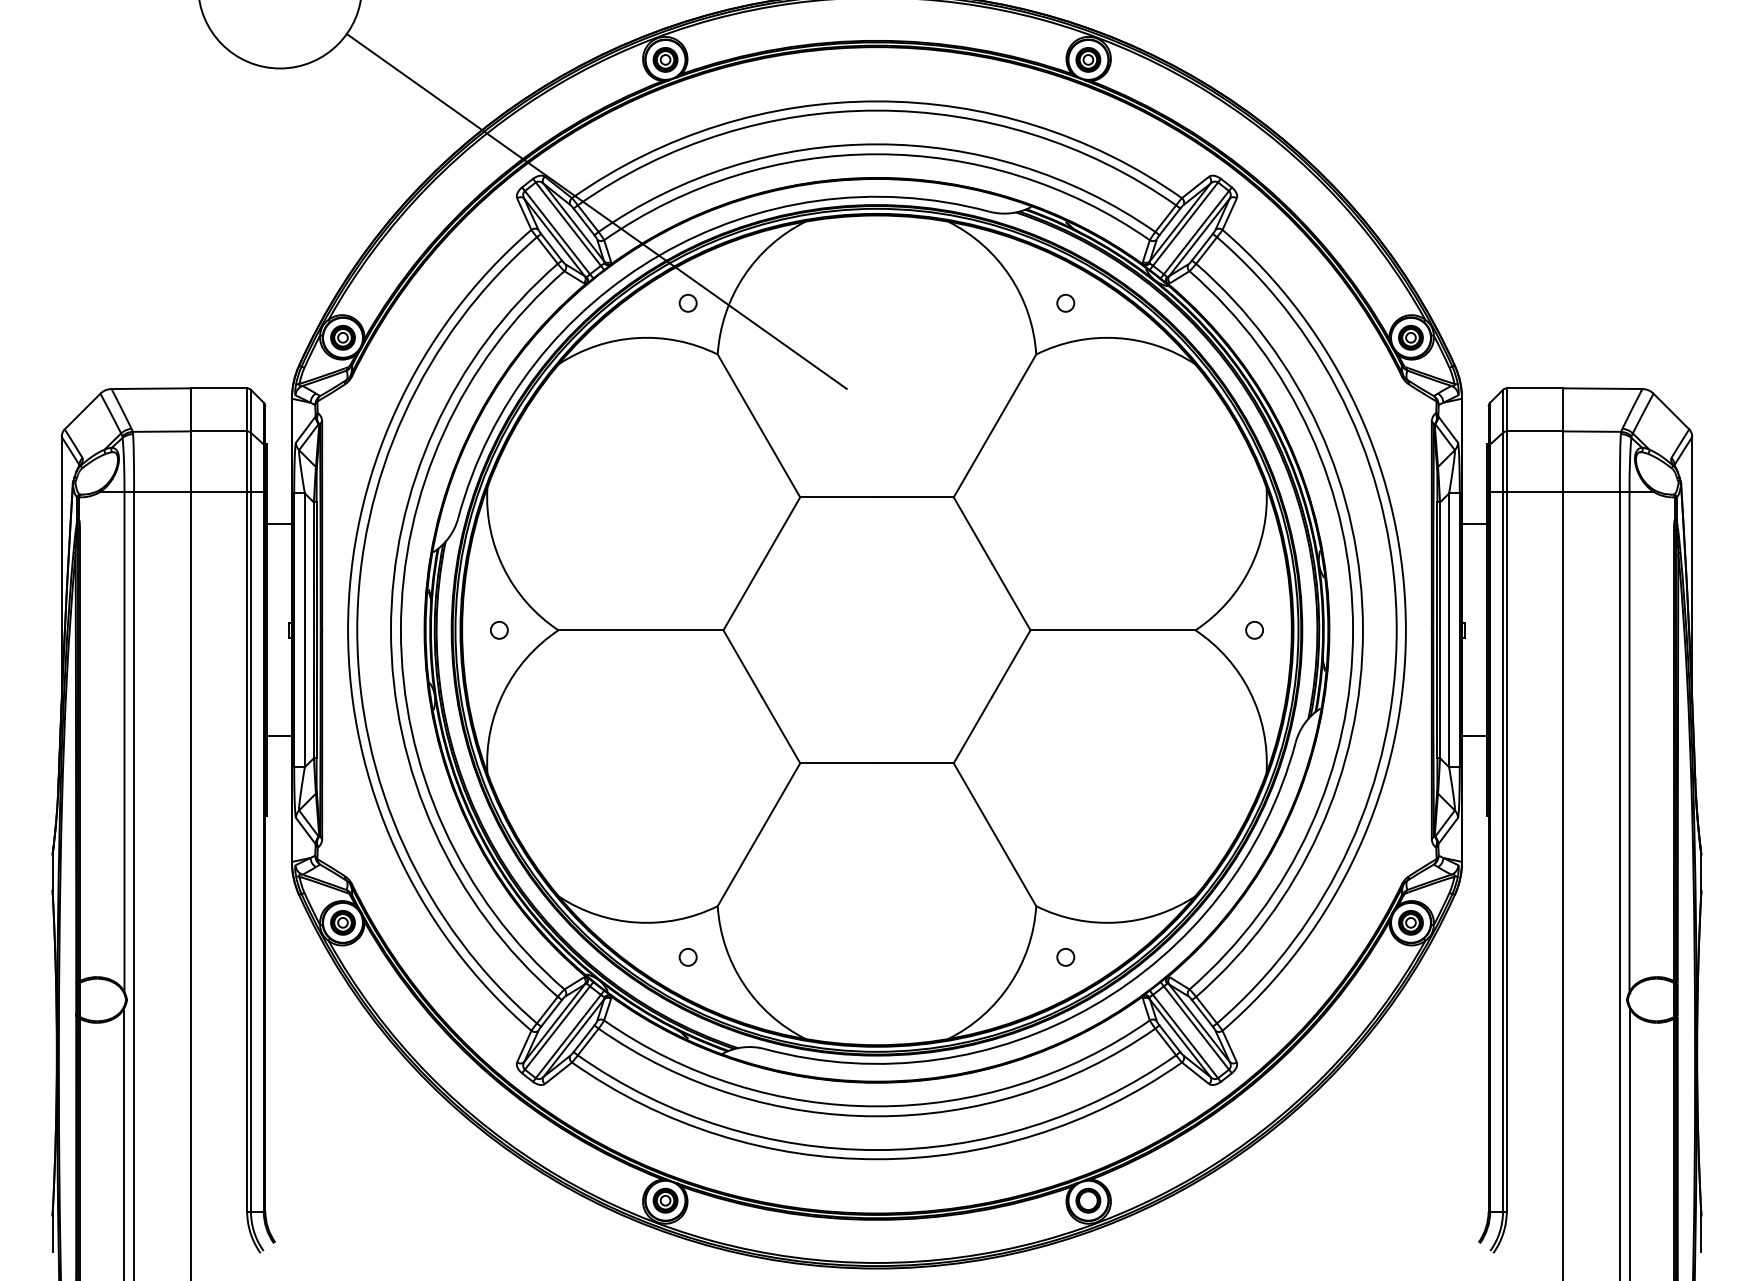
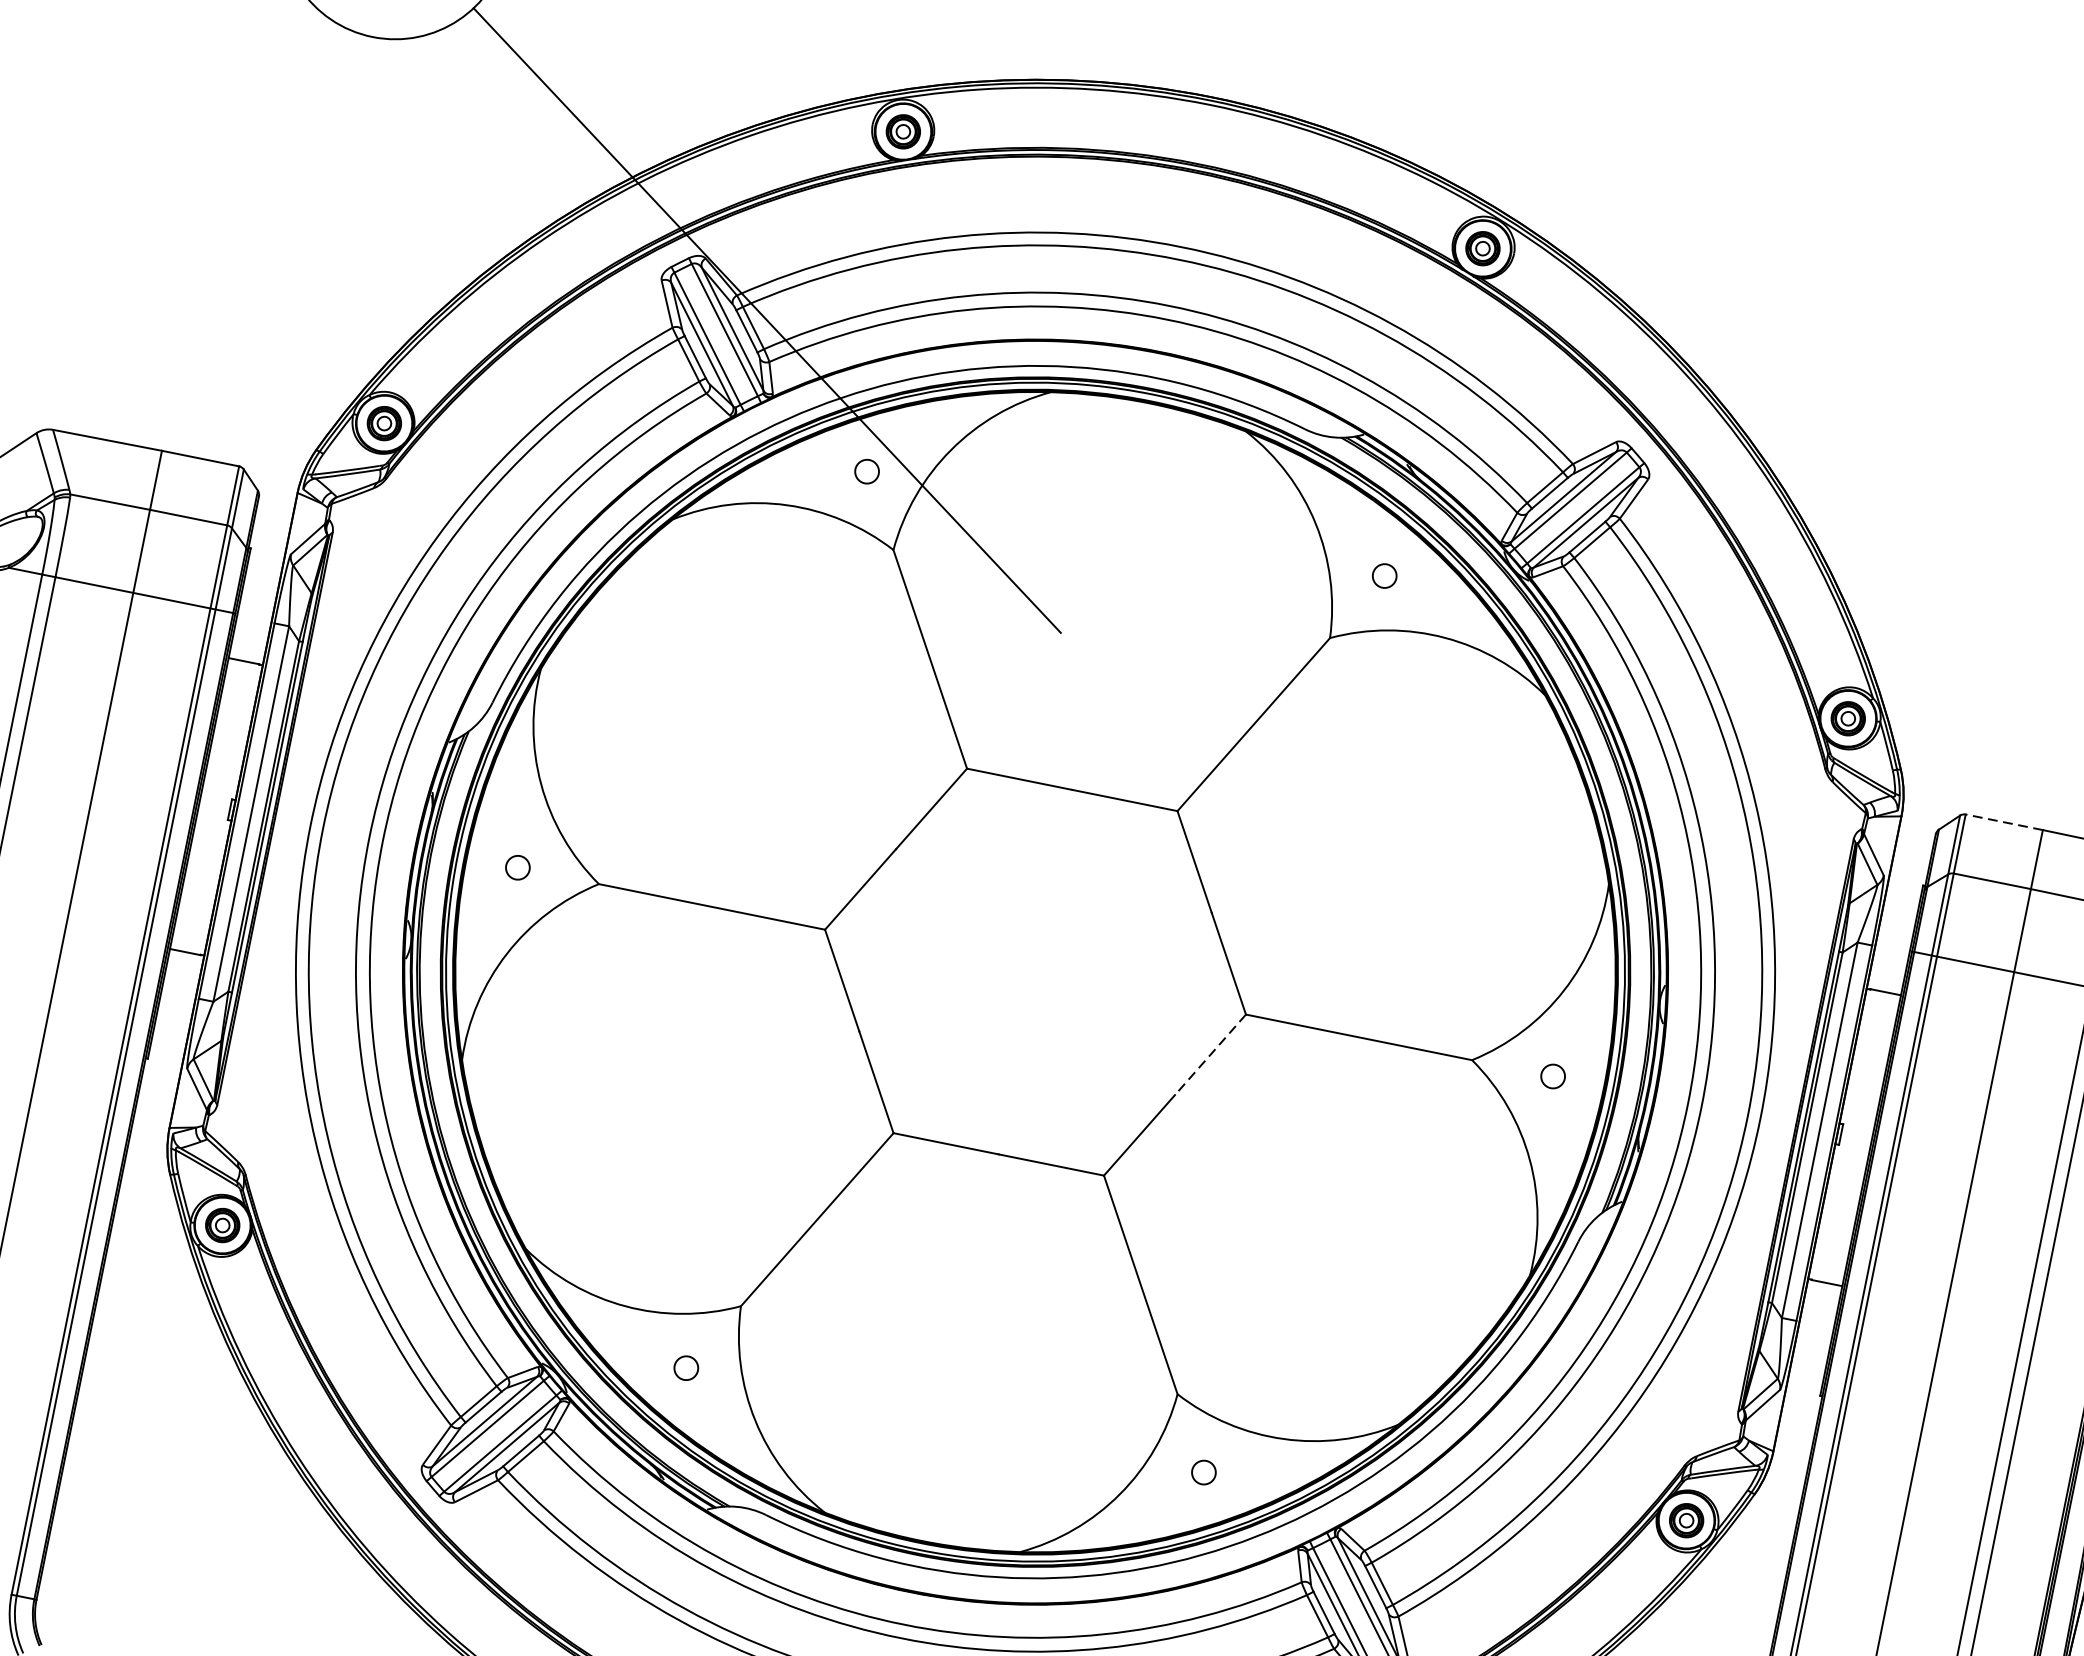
line: (1534, 388) -> (2003, 822), solid -> dashed
line: (1011, 664) -> (1210, 1056), solid -> dashed

